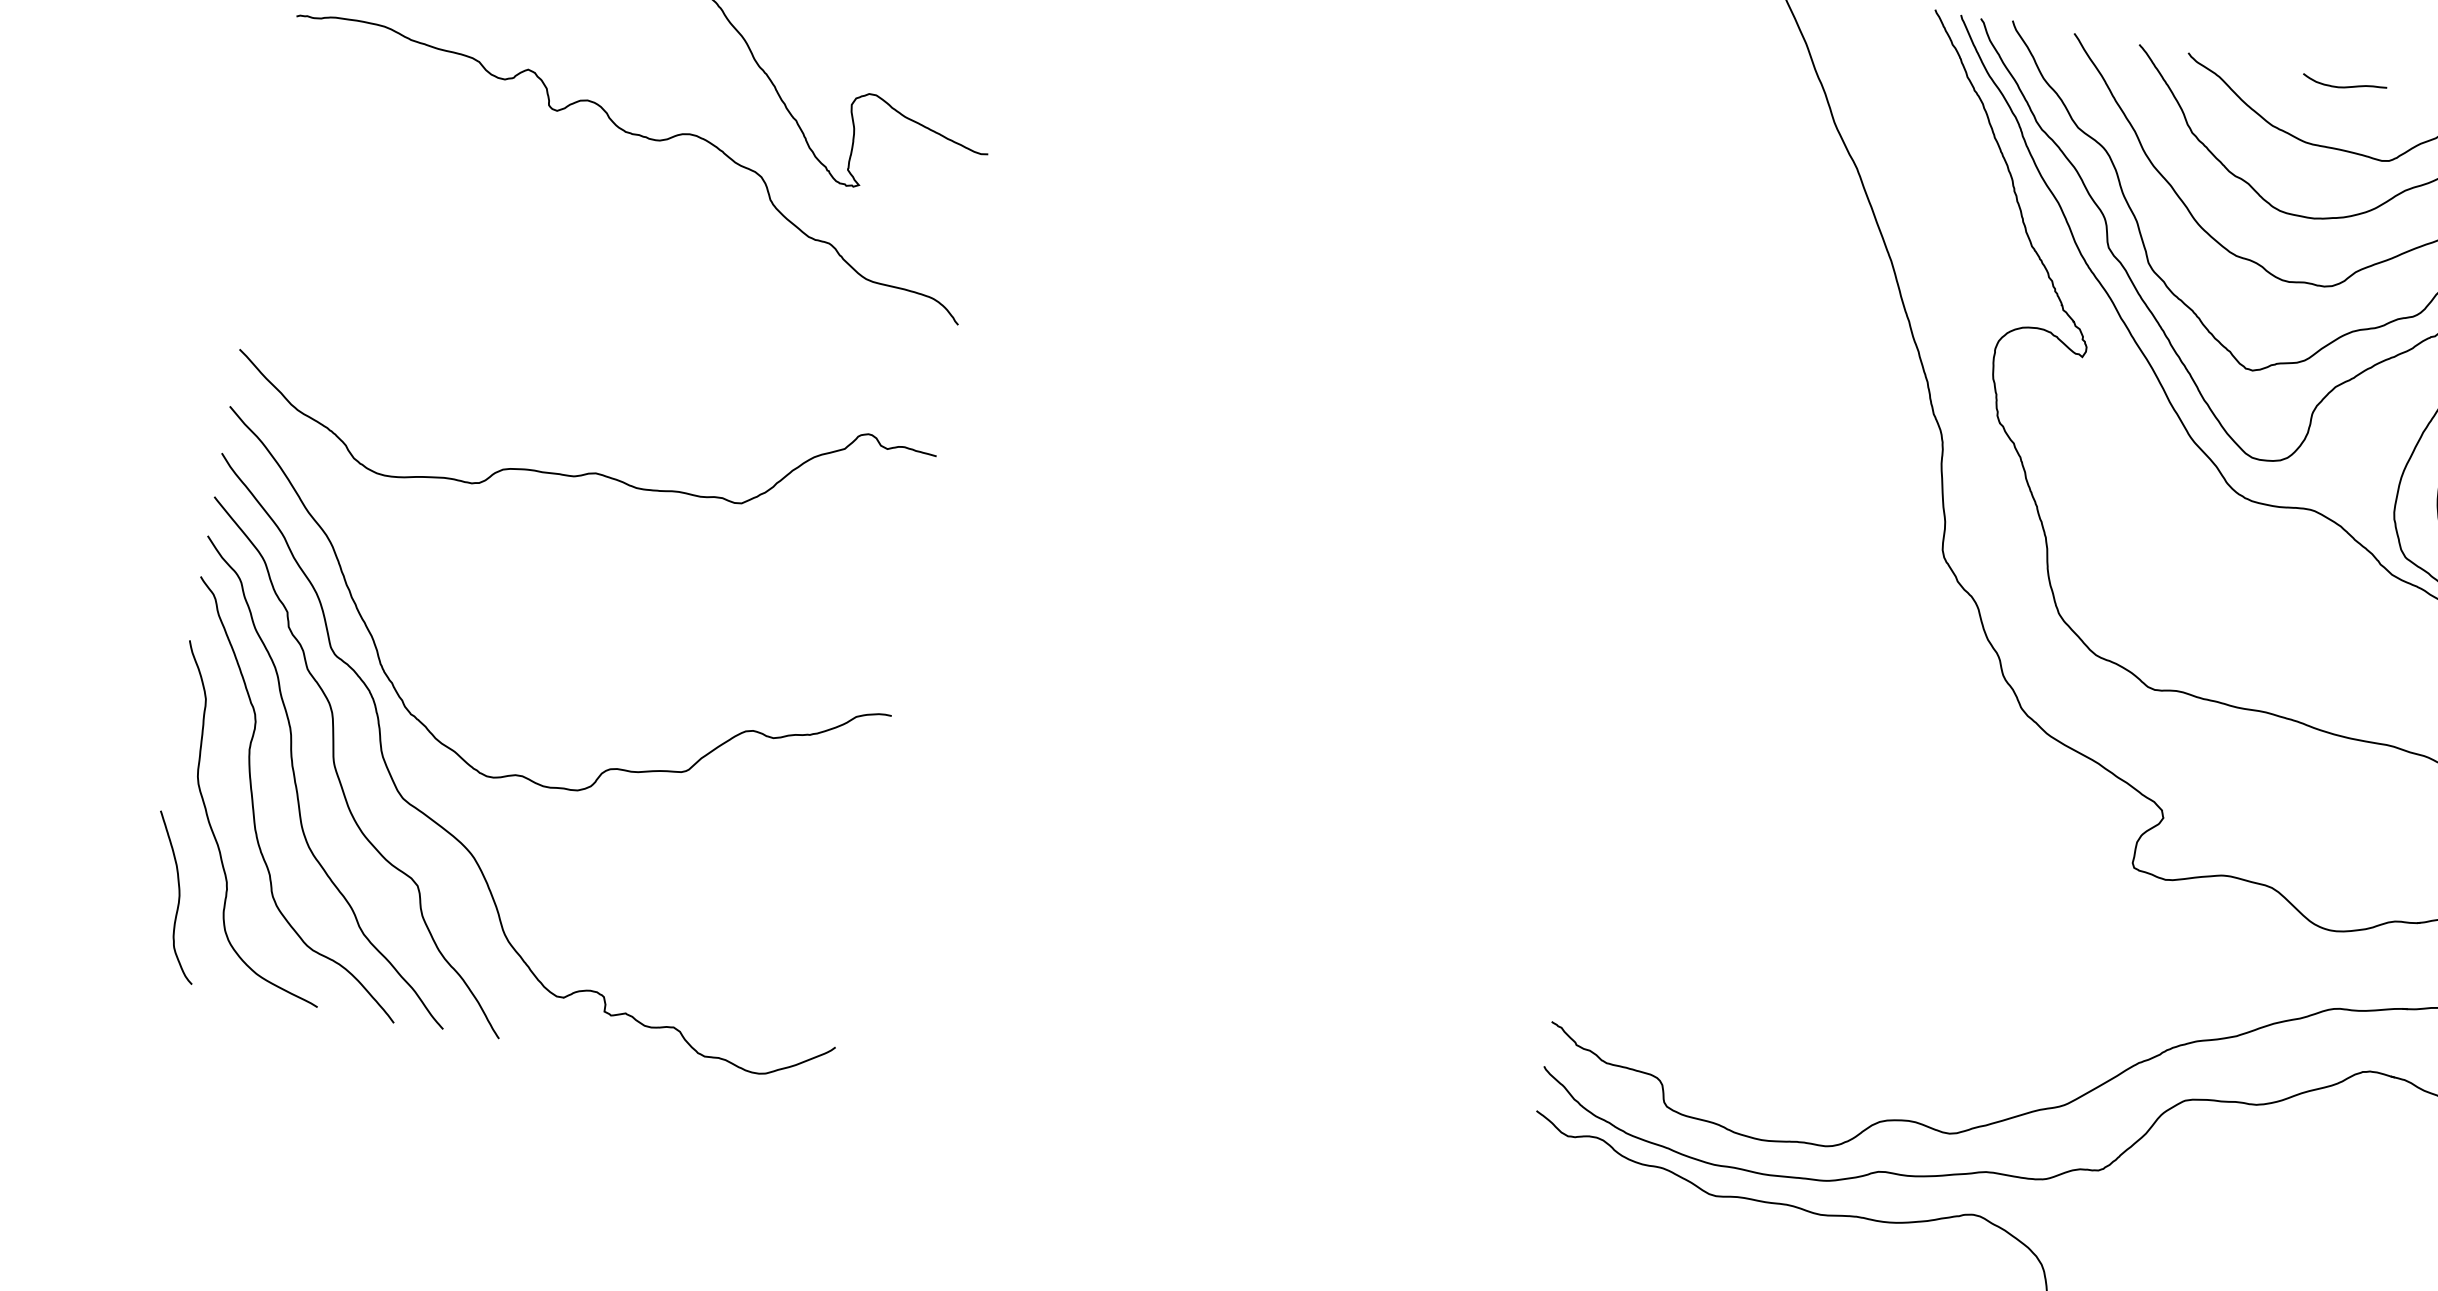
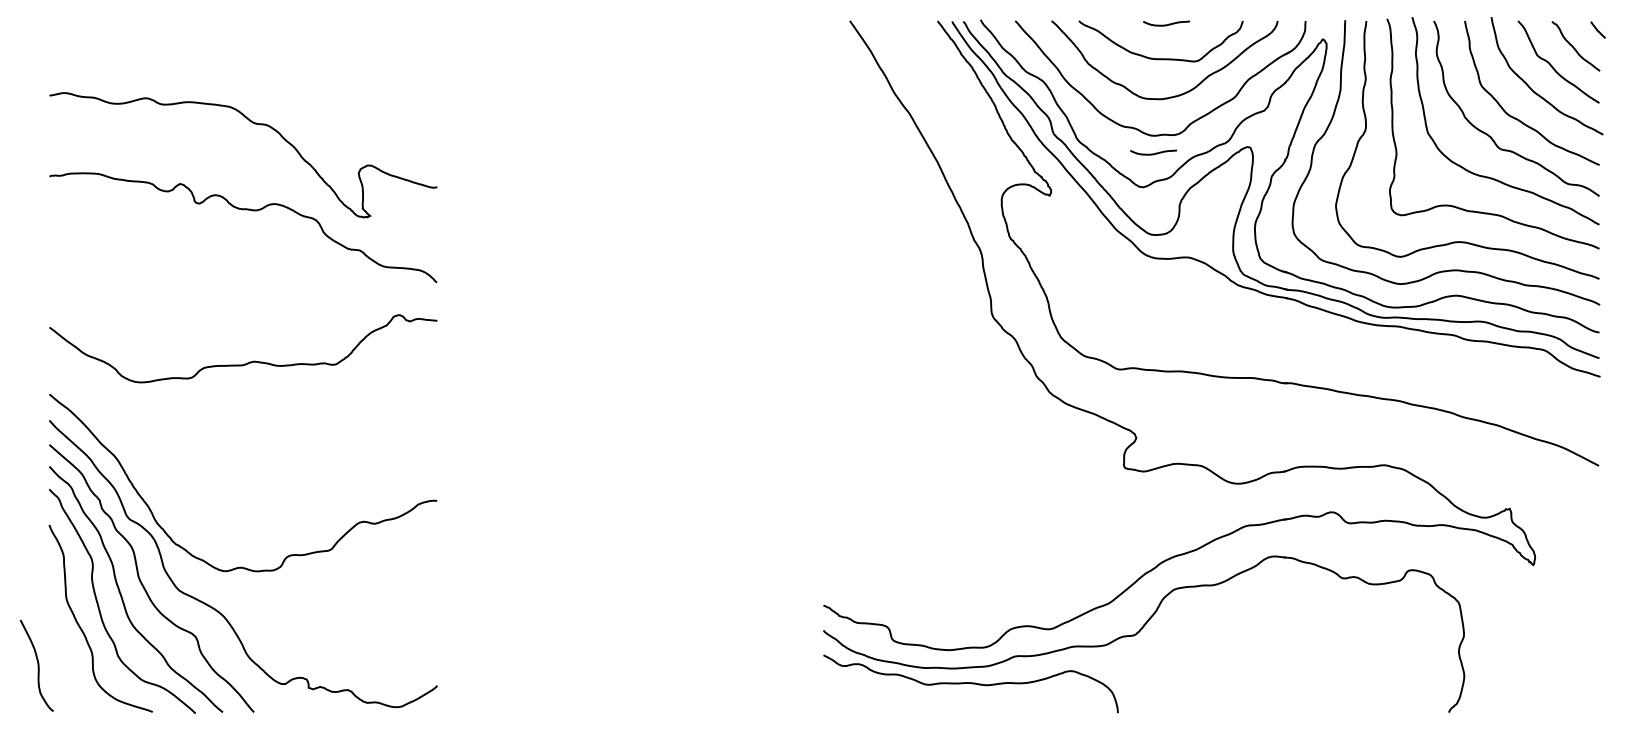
curve: (2281, 313) -> (1153, 153), added
curve: (587, 471) -> (249, 361), moved
curve: (177, 897) -> (37, 665), moved

